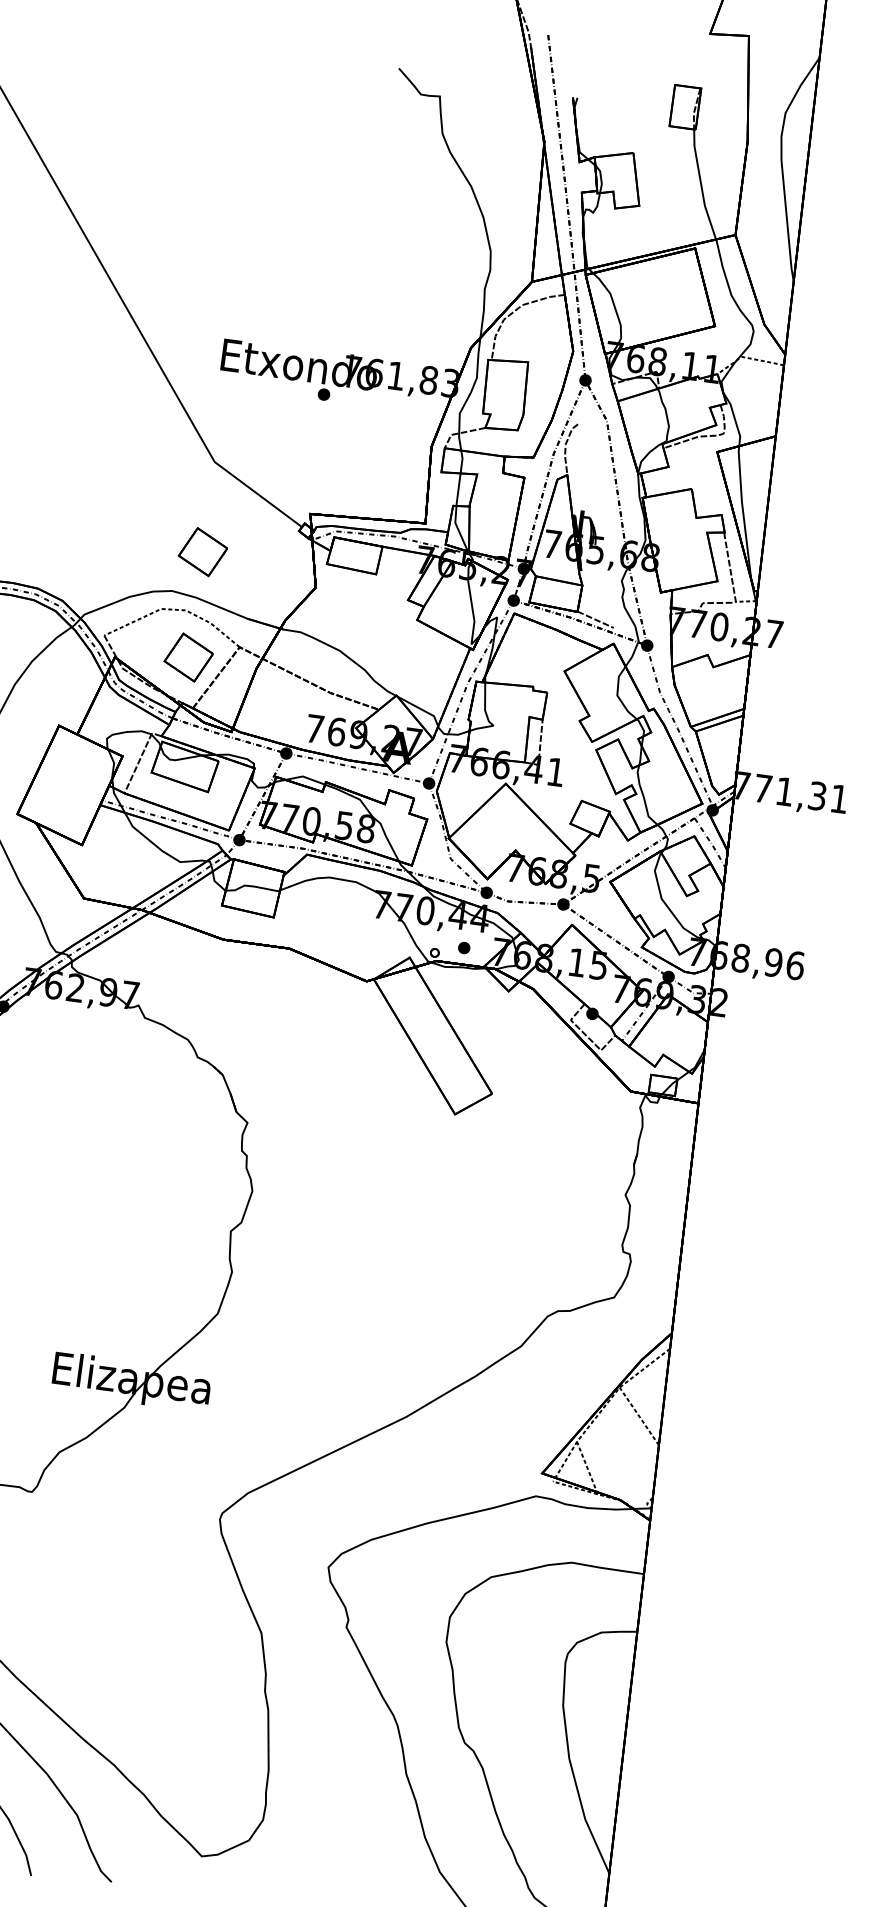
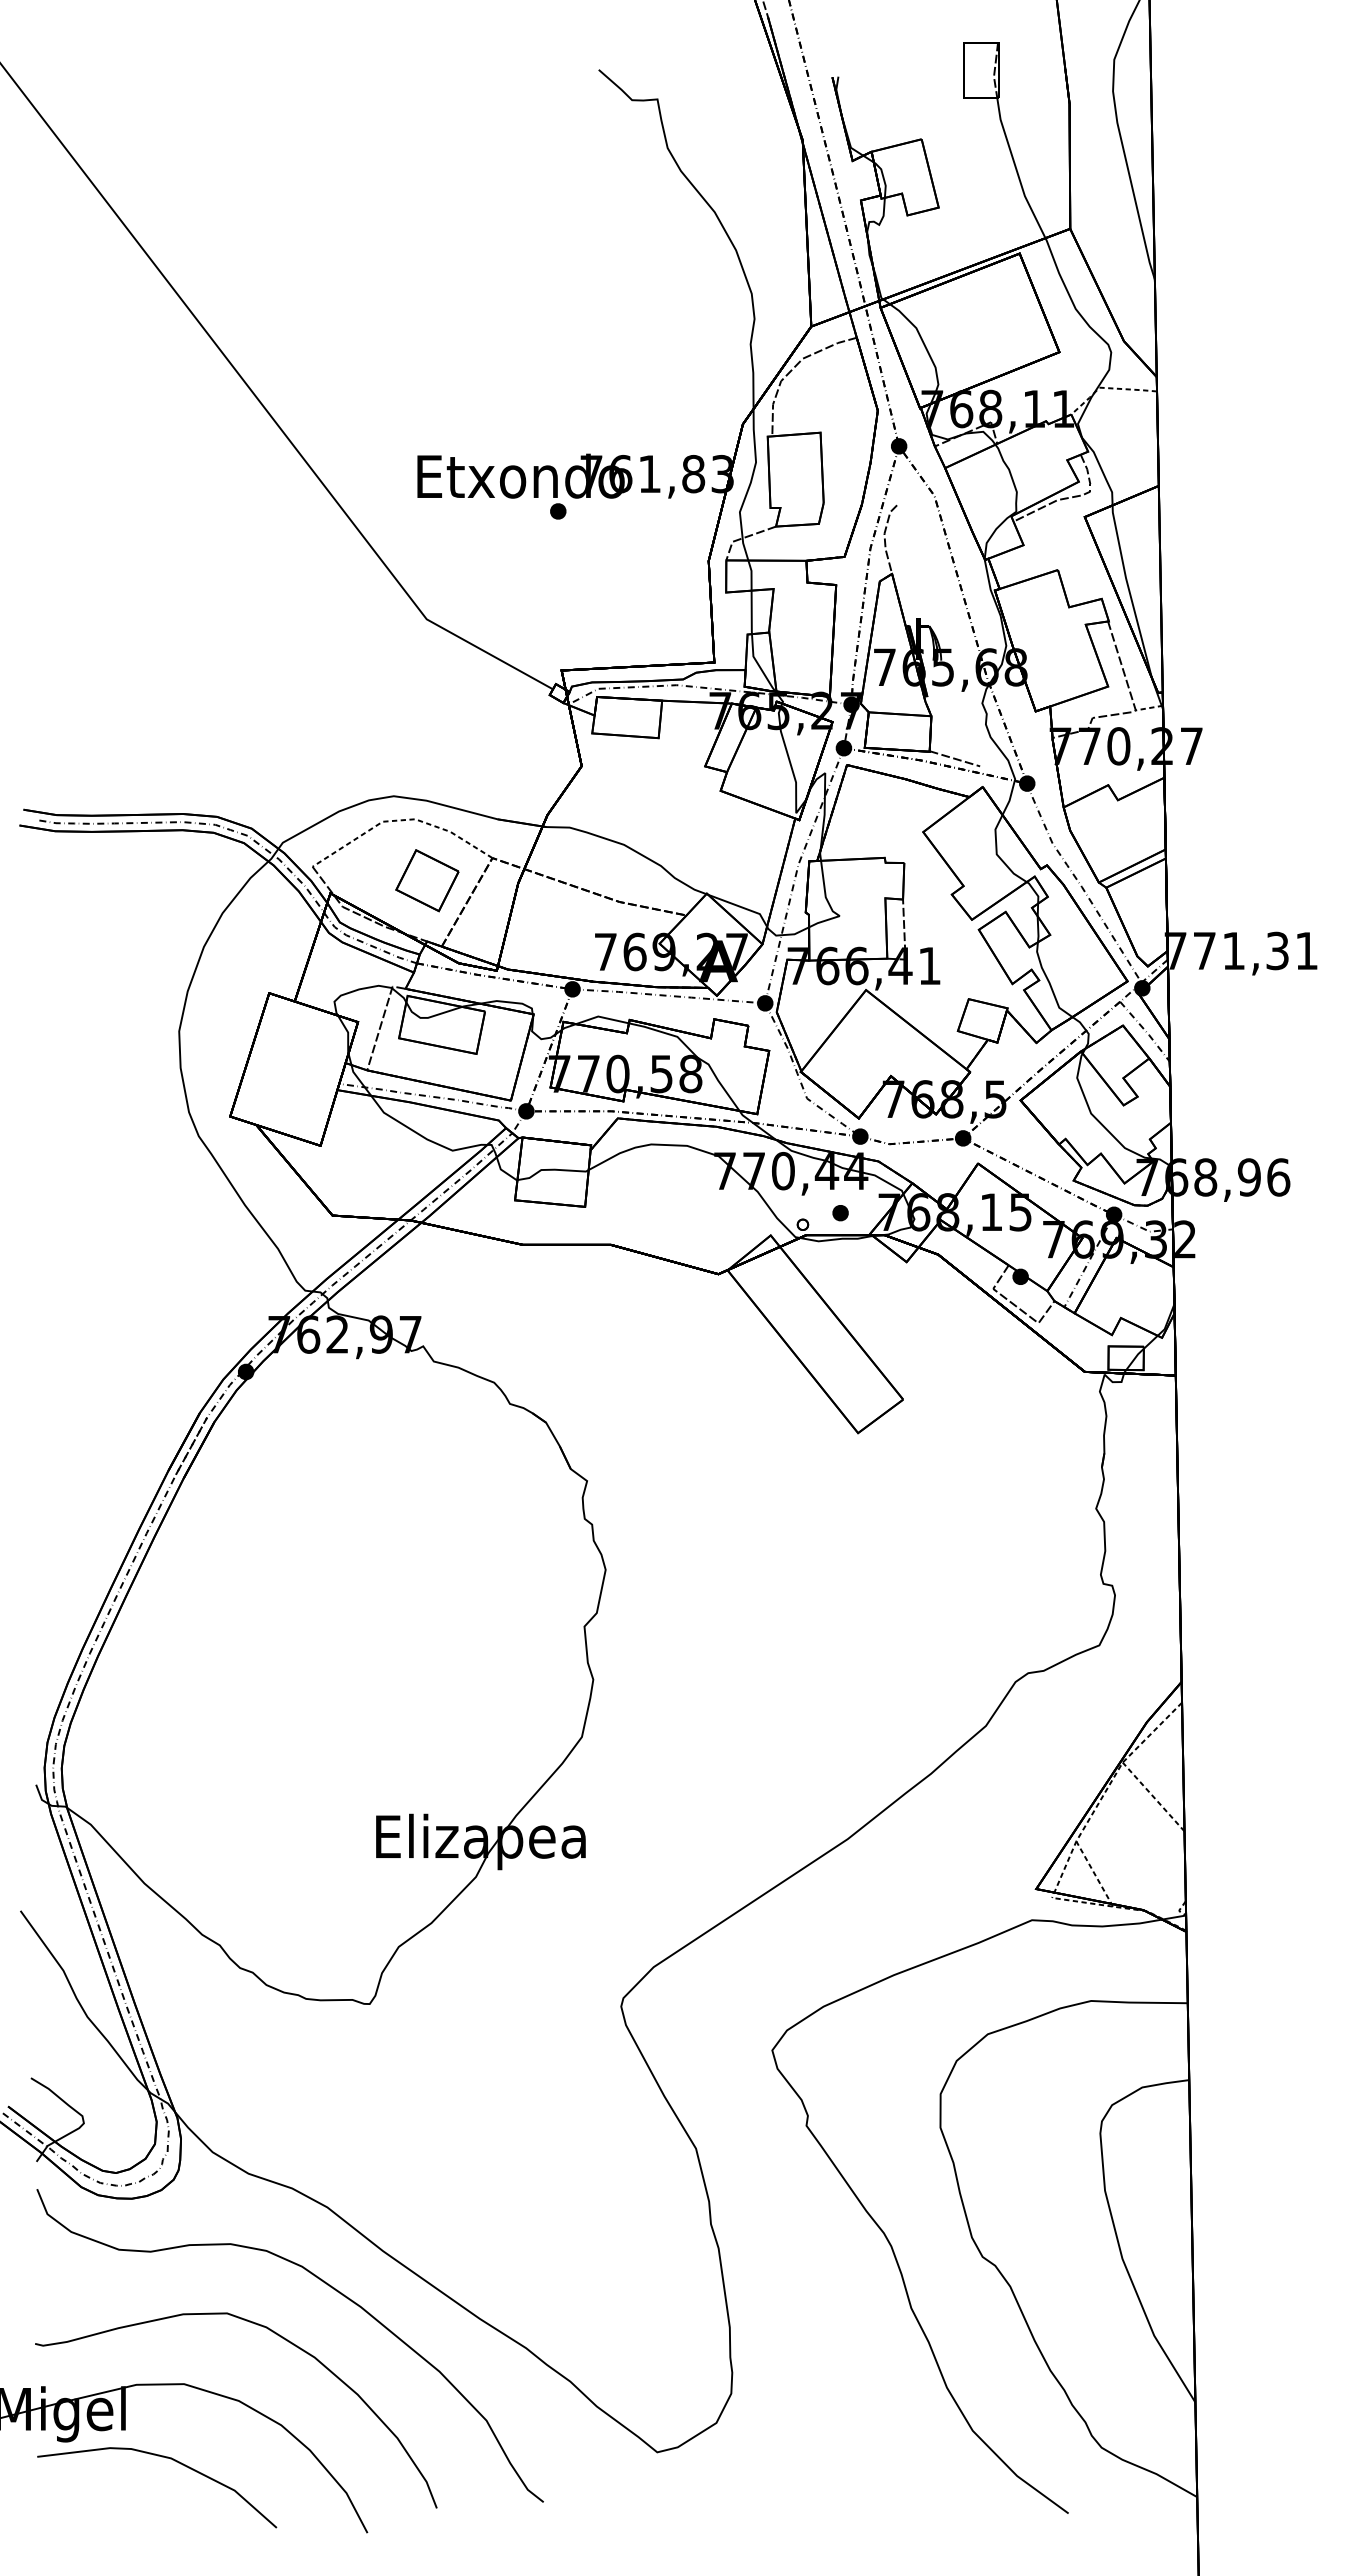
part: (203, 551) -> (427, 739), removed

